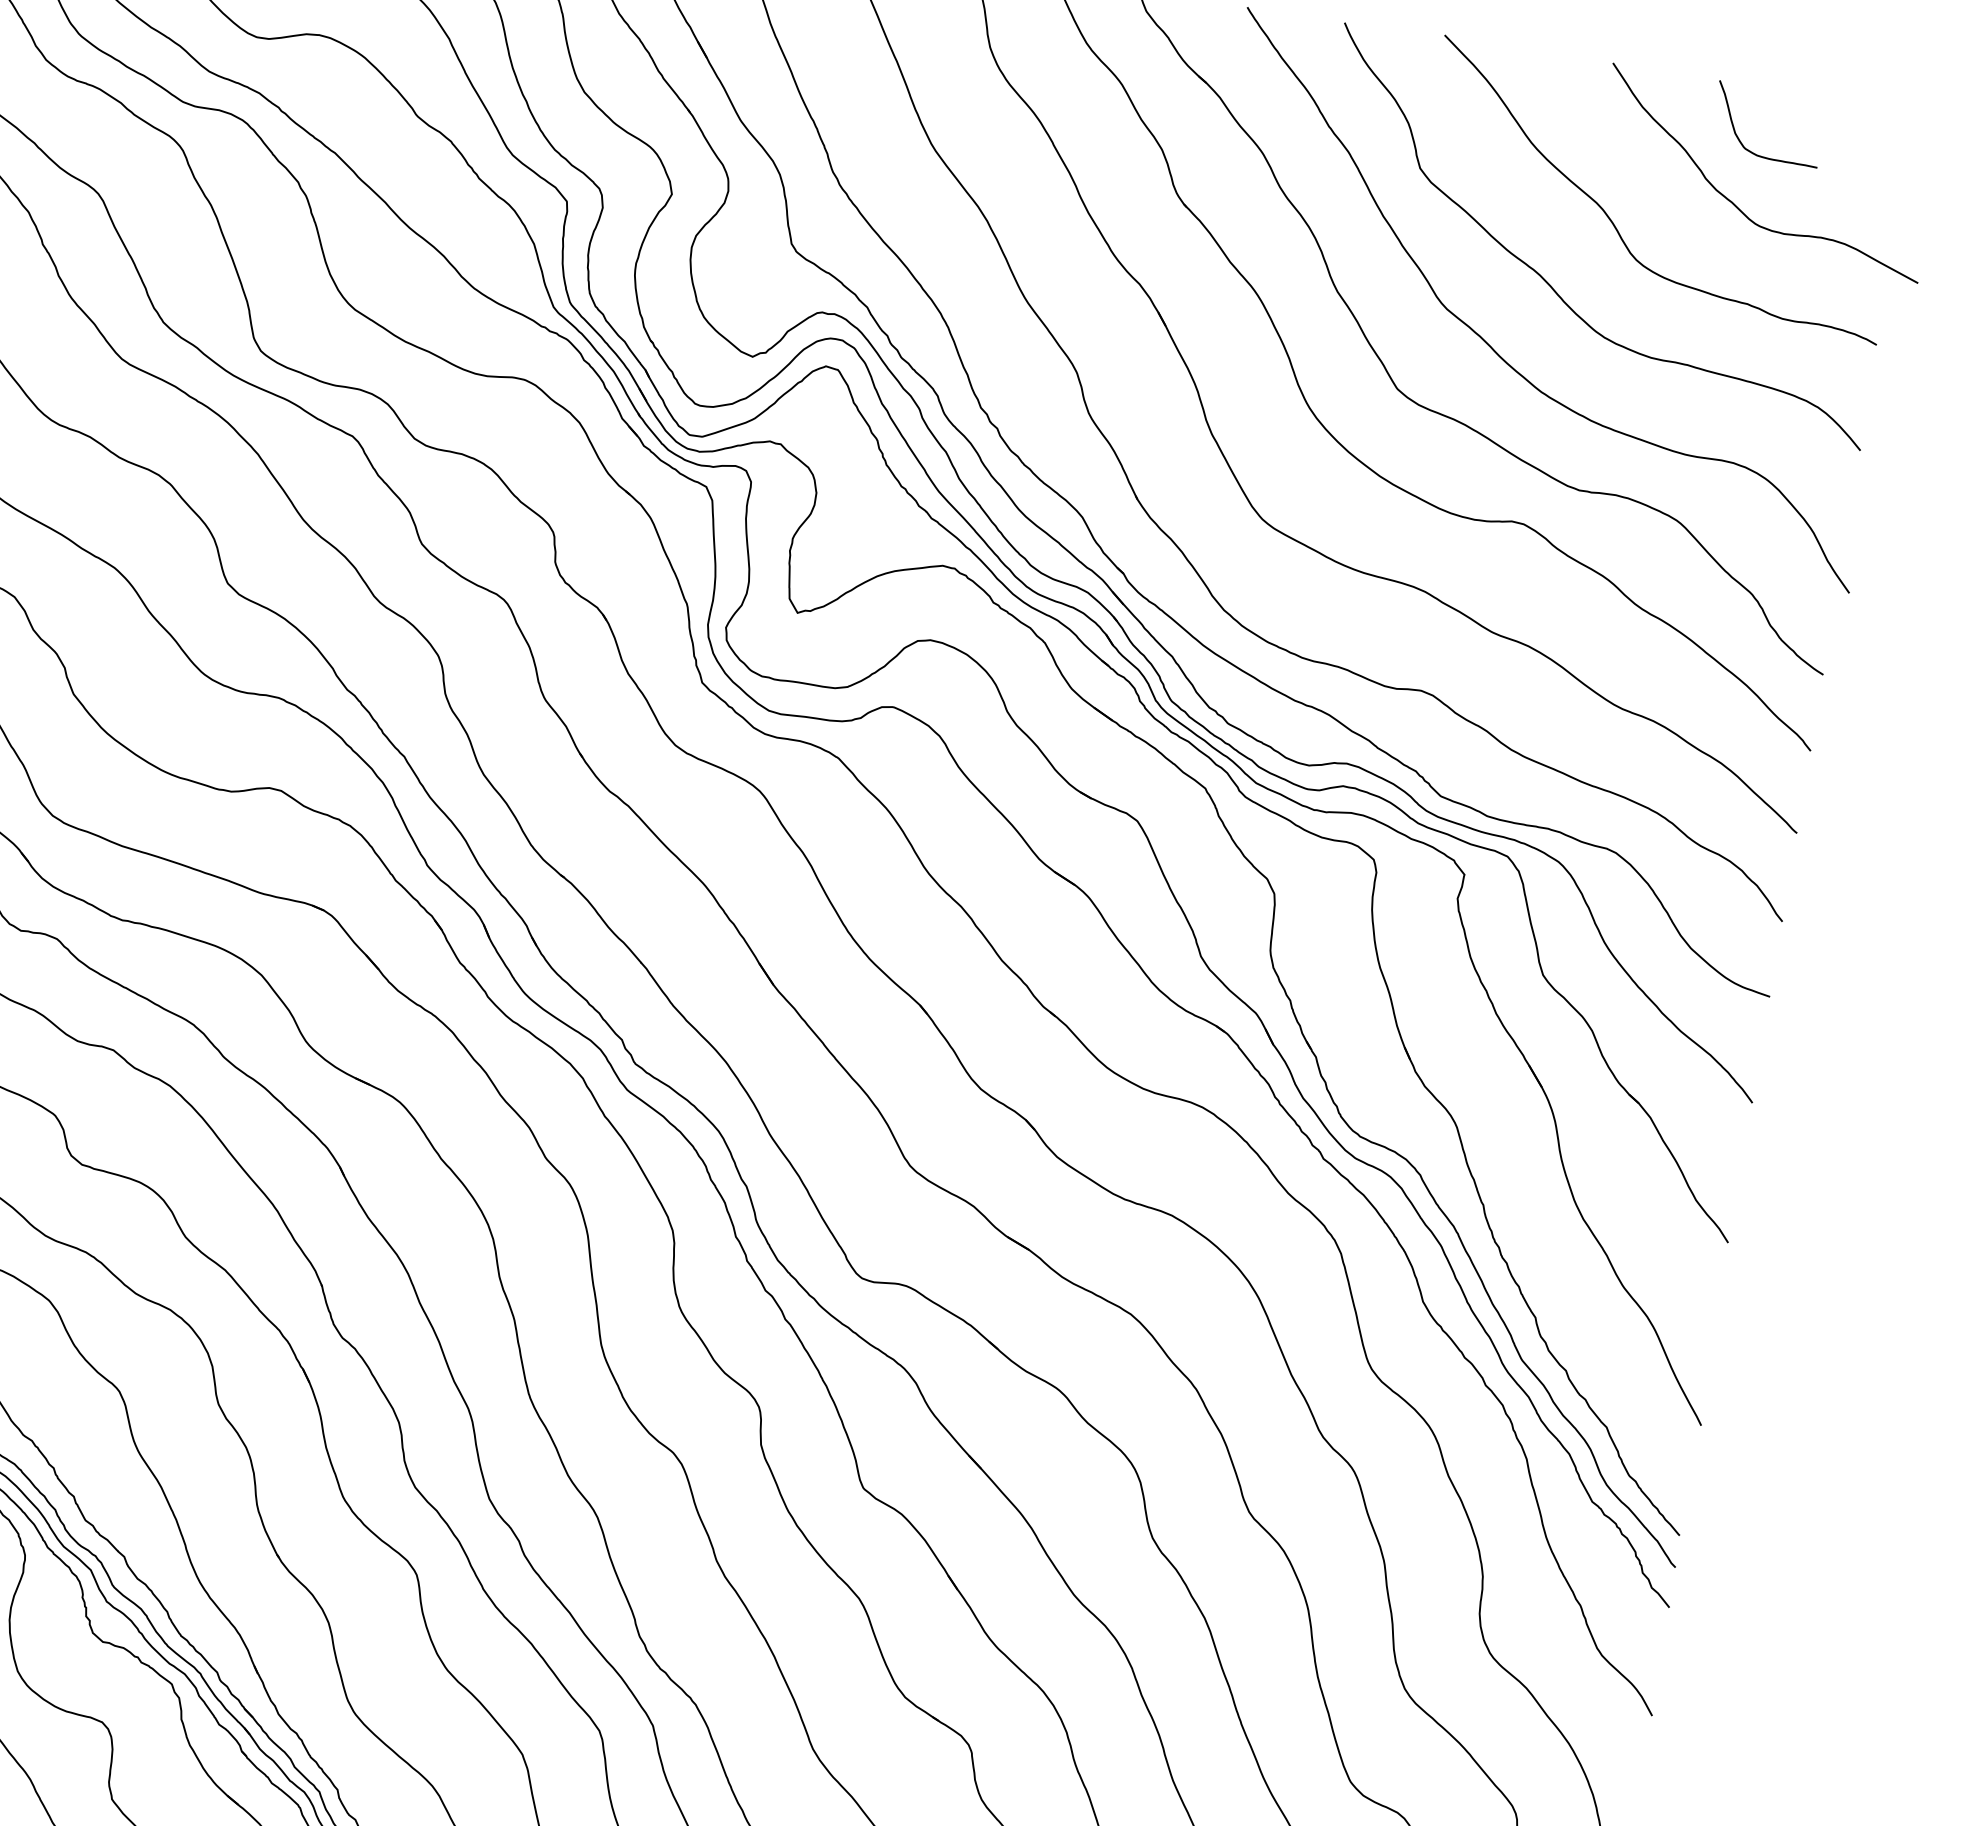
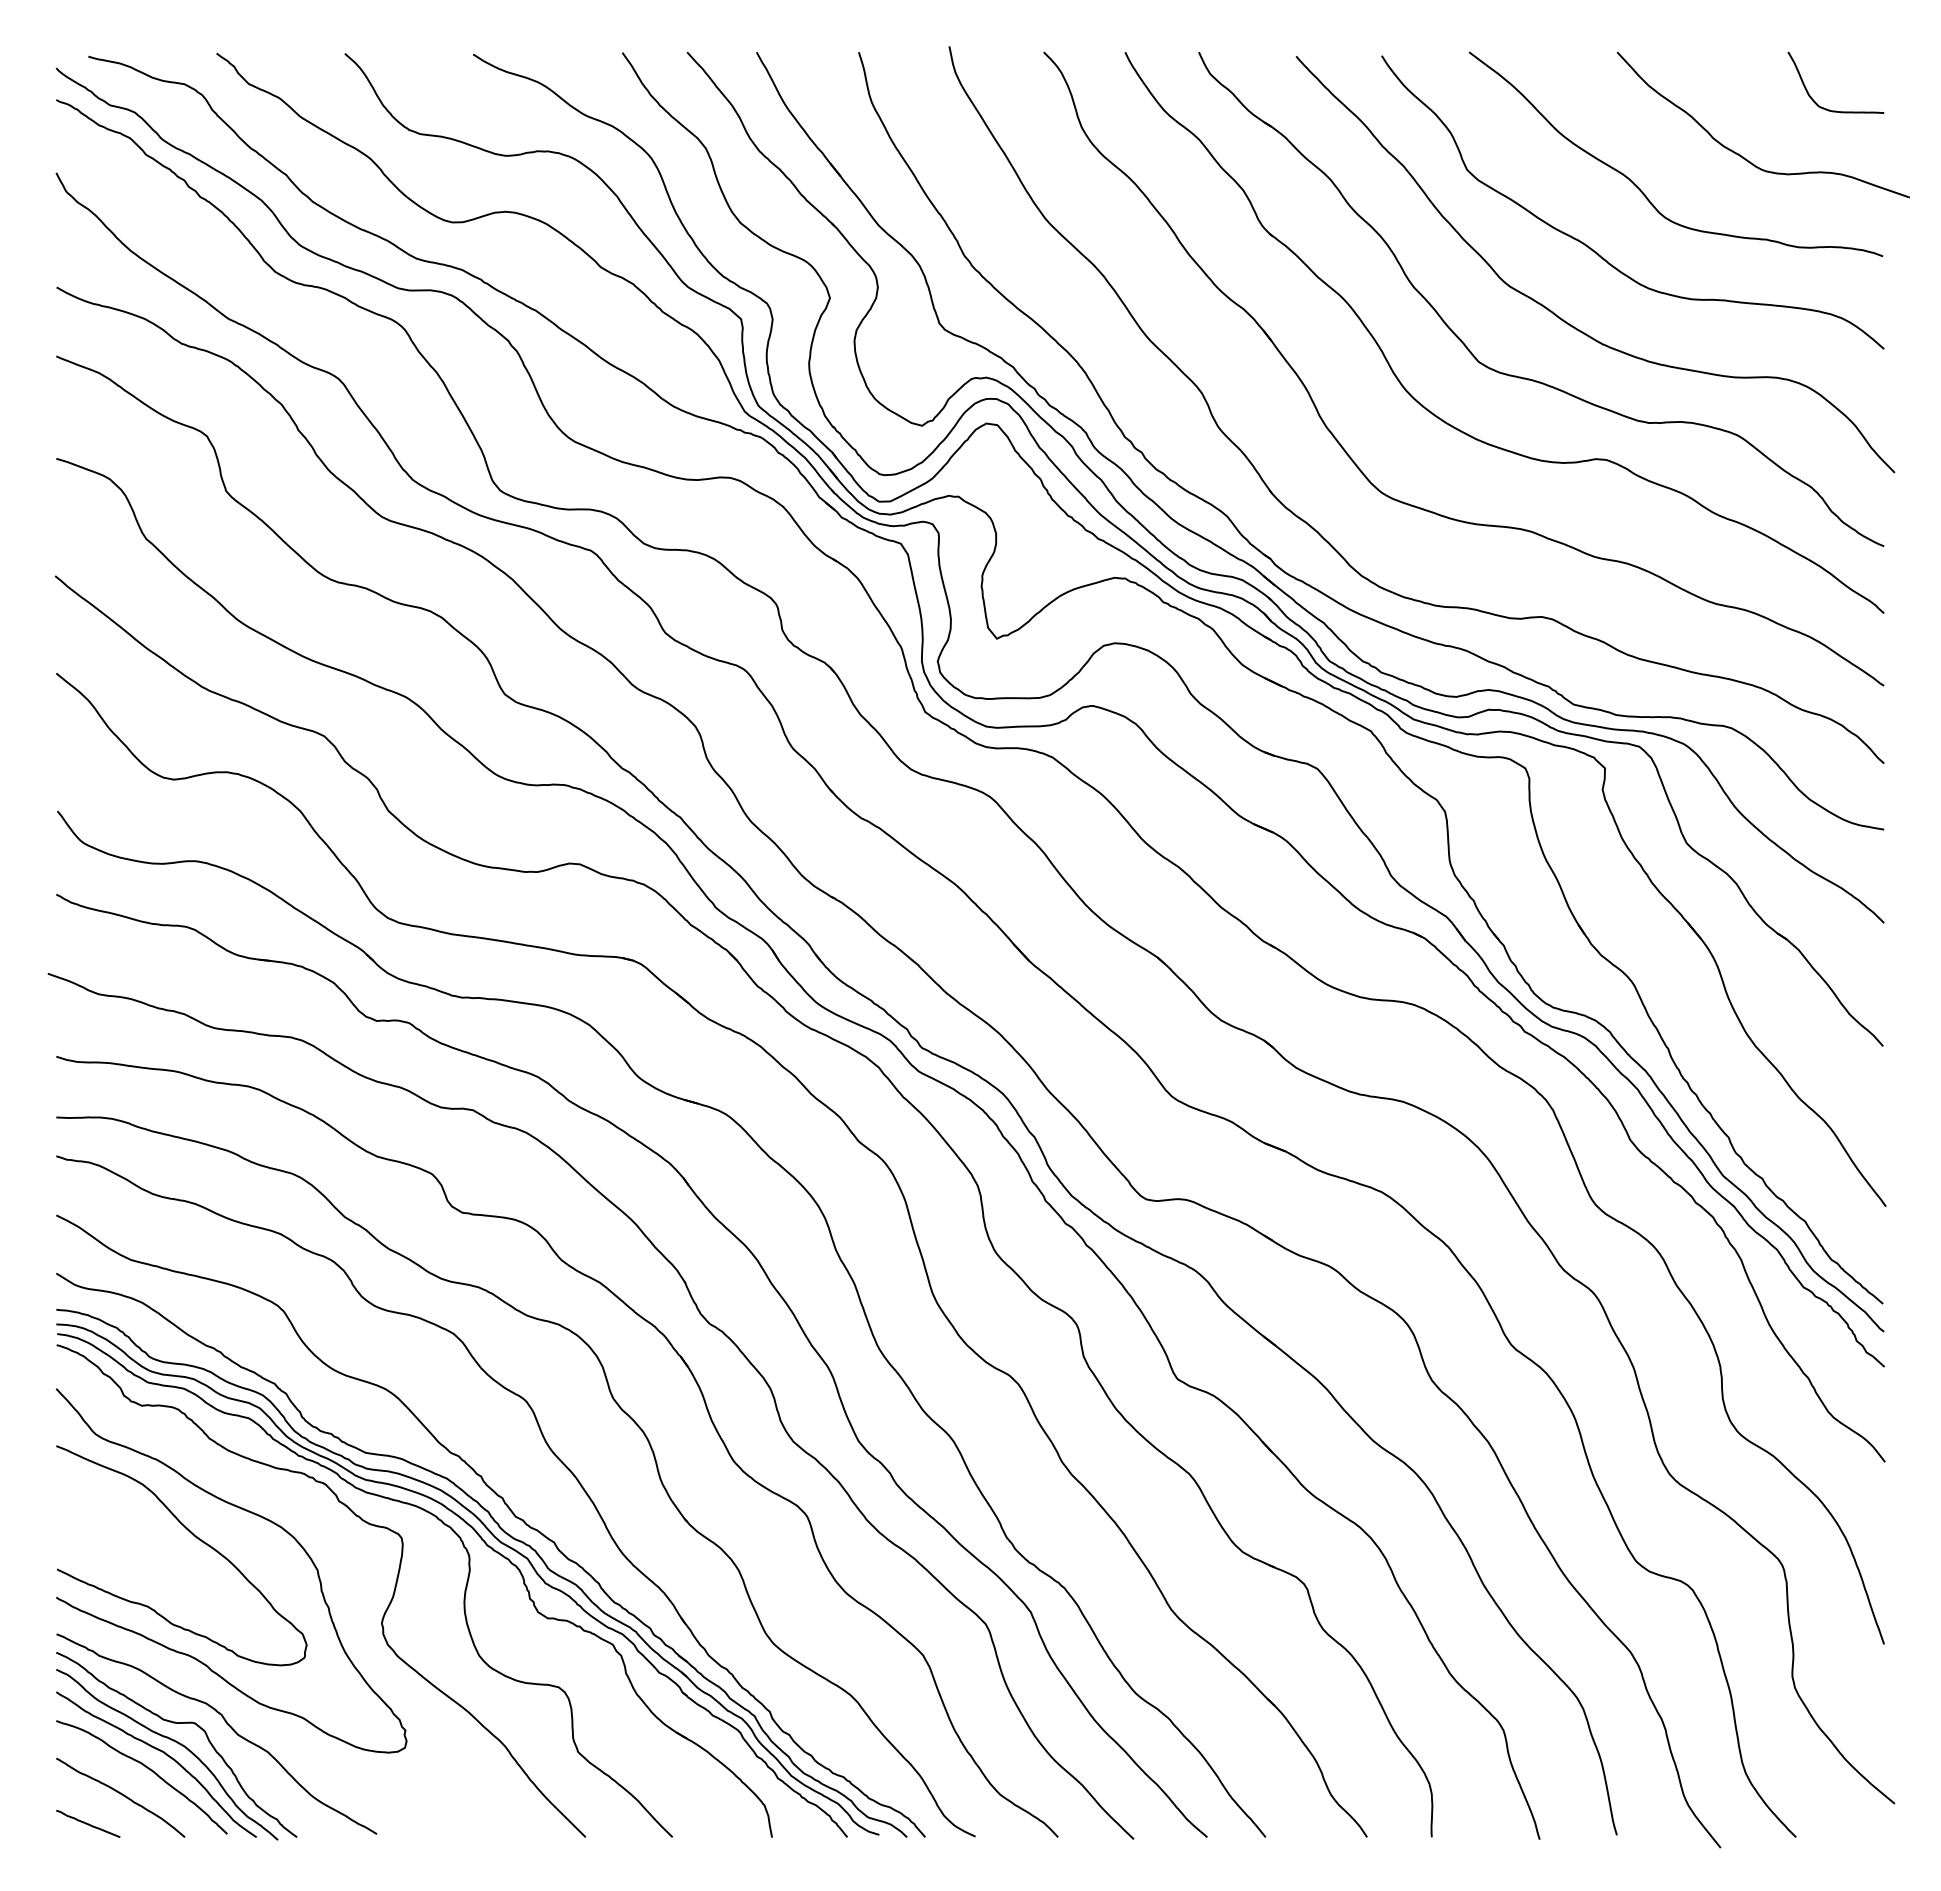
curve: (1750, 150) -> (1824, 107), moved

